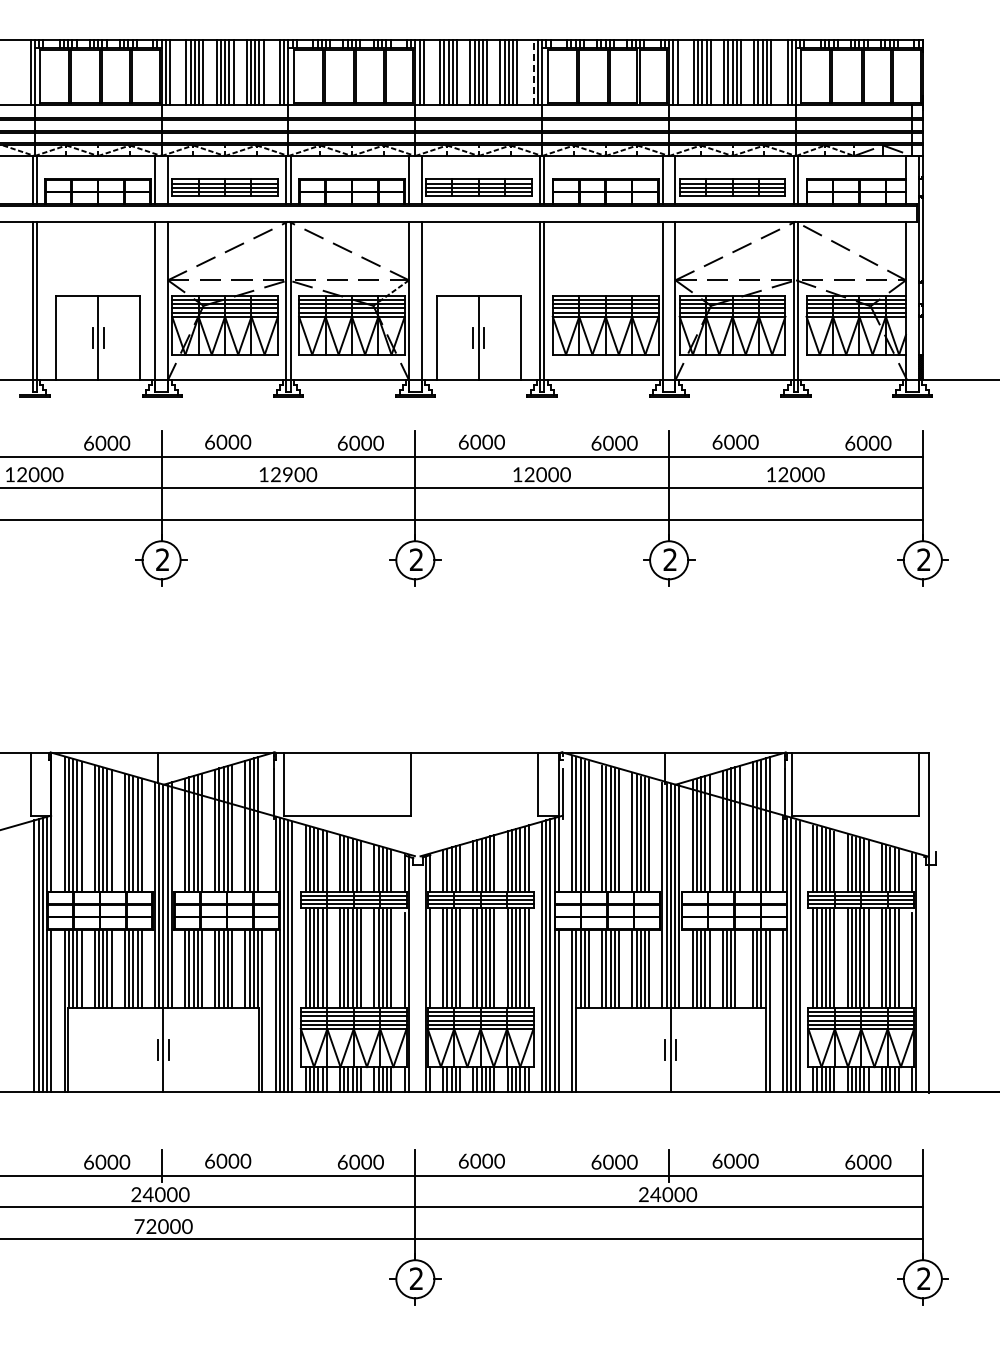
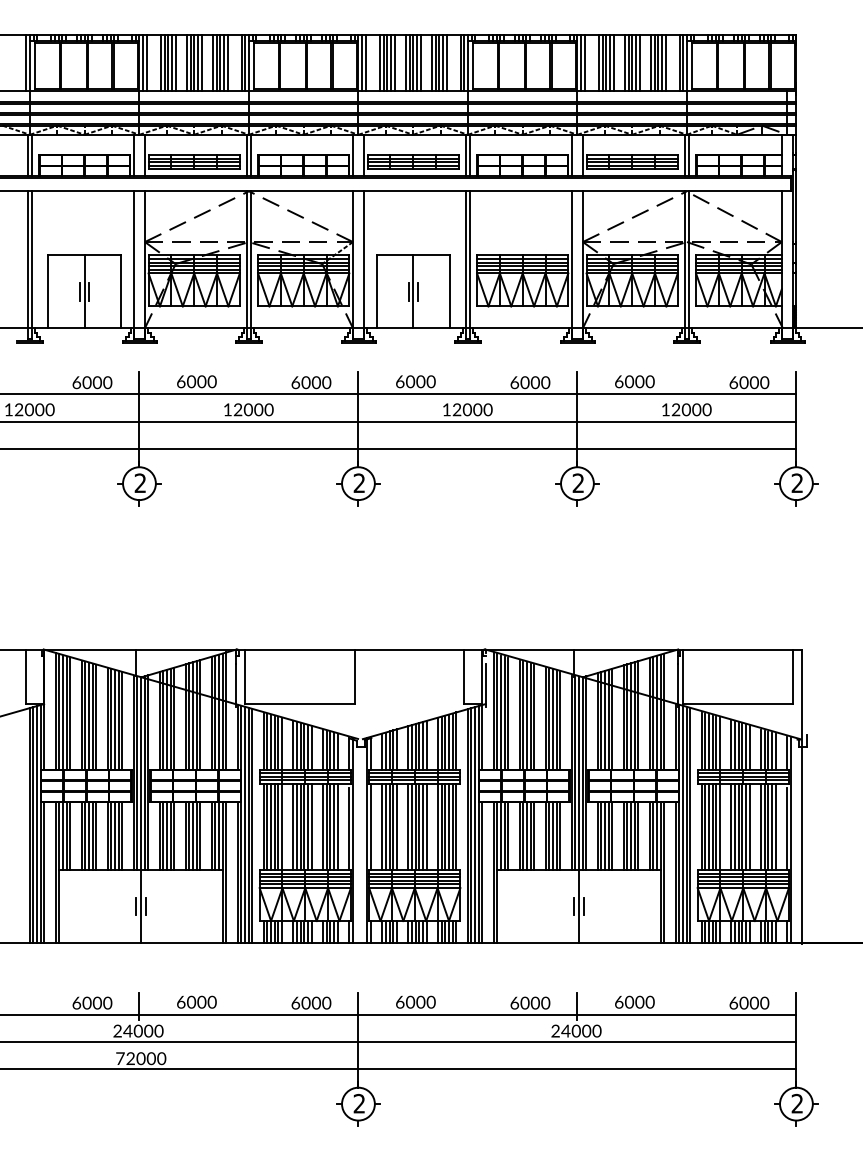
line: (533, 72) -> (460, 62), dashed -> solid
text: (287, 475) -> (248, 410), 12900 -> 12000
line: (262, 823) -> (226, 710), added
line: (739, 968) -> (638, 835), added

